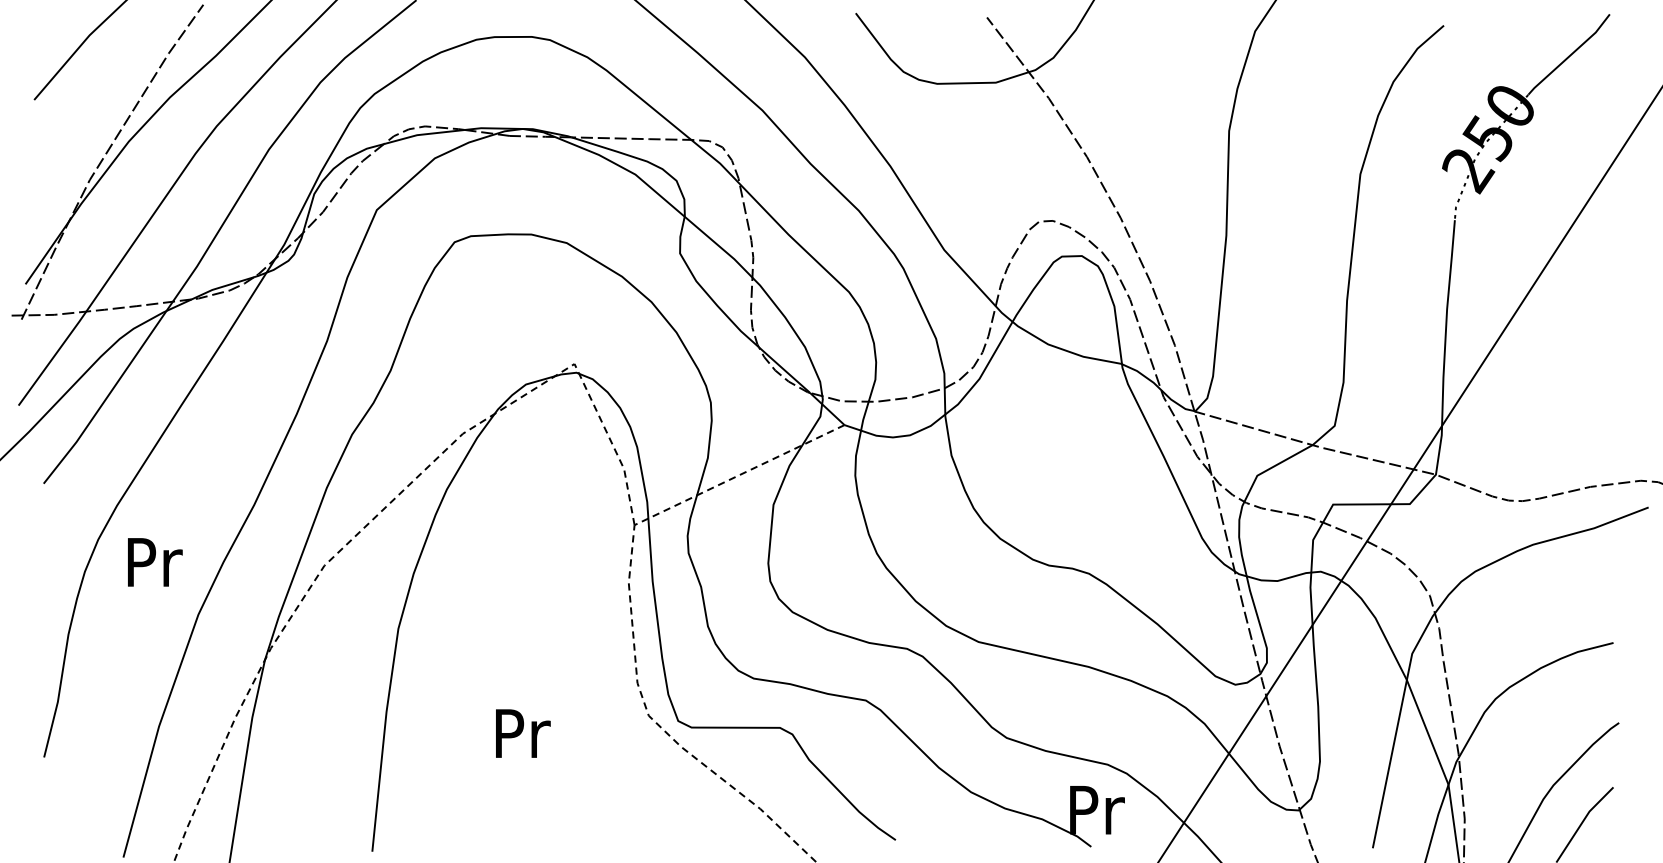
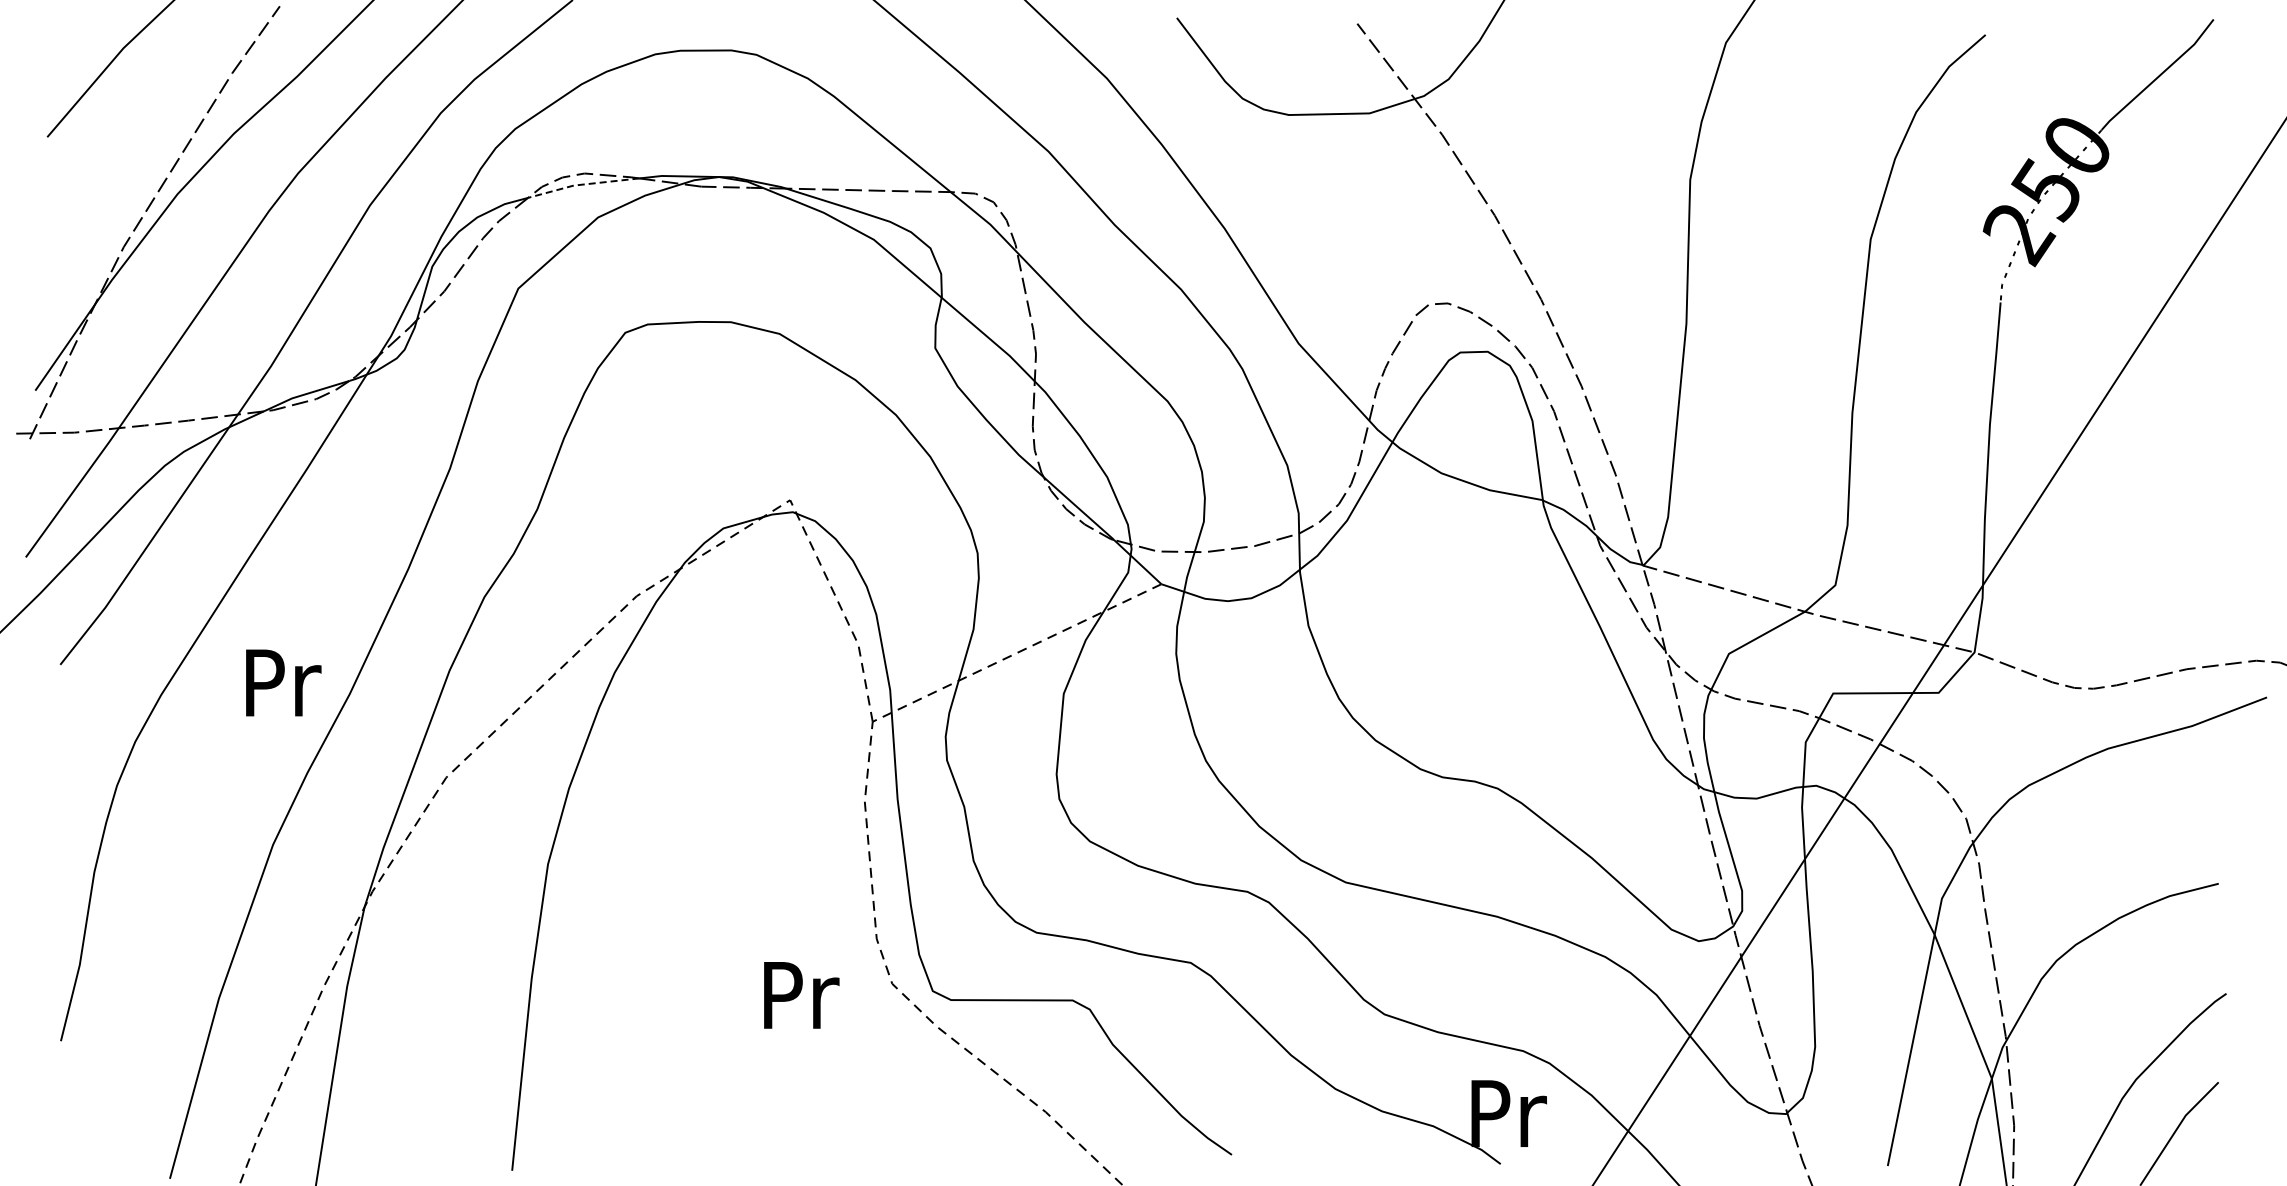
line: (423, 134) -> (582, 184), solid -> dashed
text: (155, 562) -> (283, 682), moved
text: (523, 733) -> (801, 995), moved

